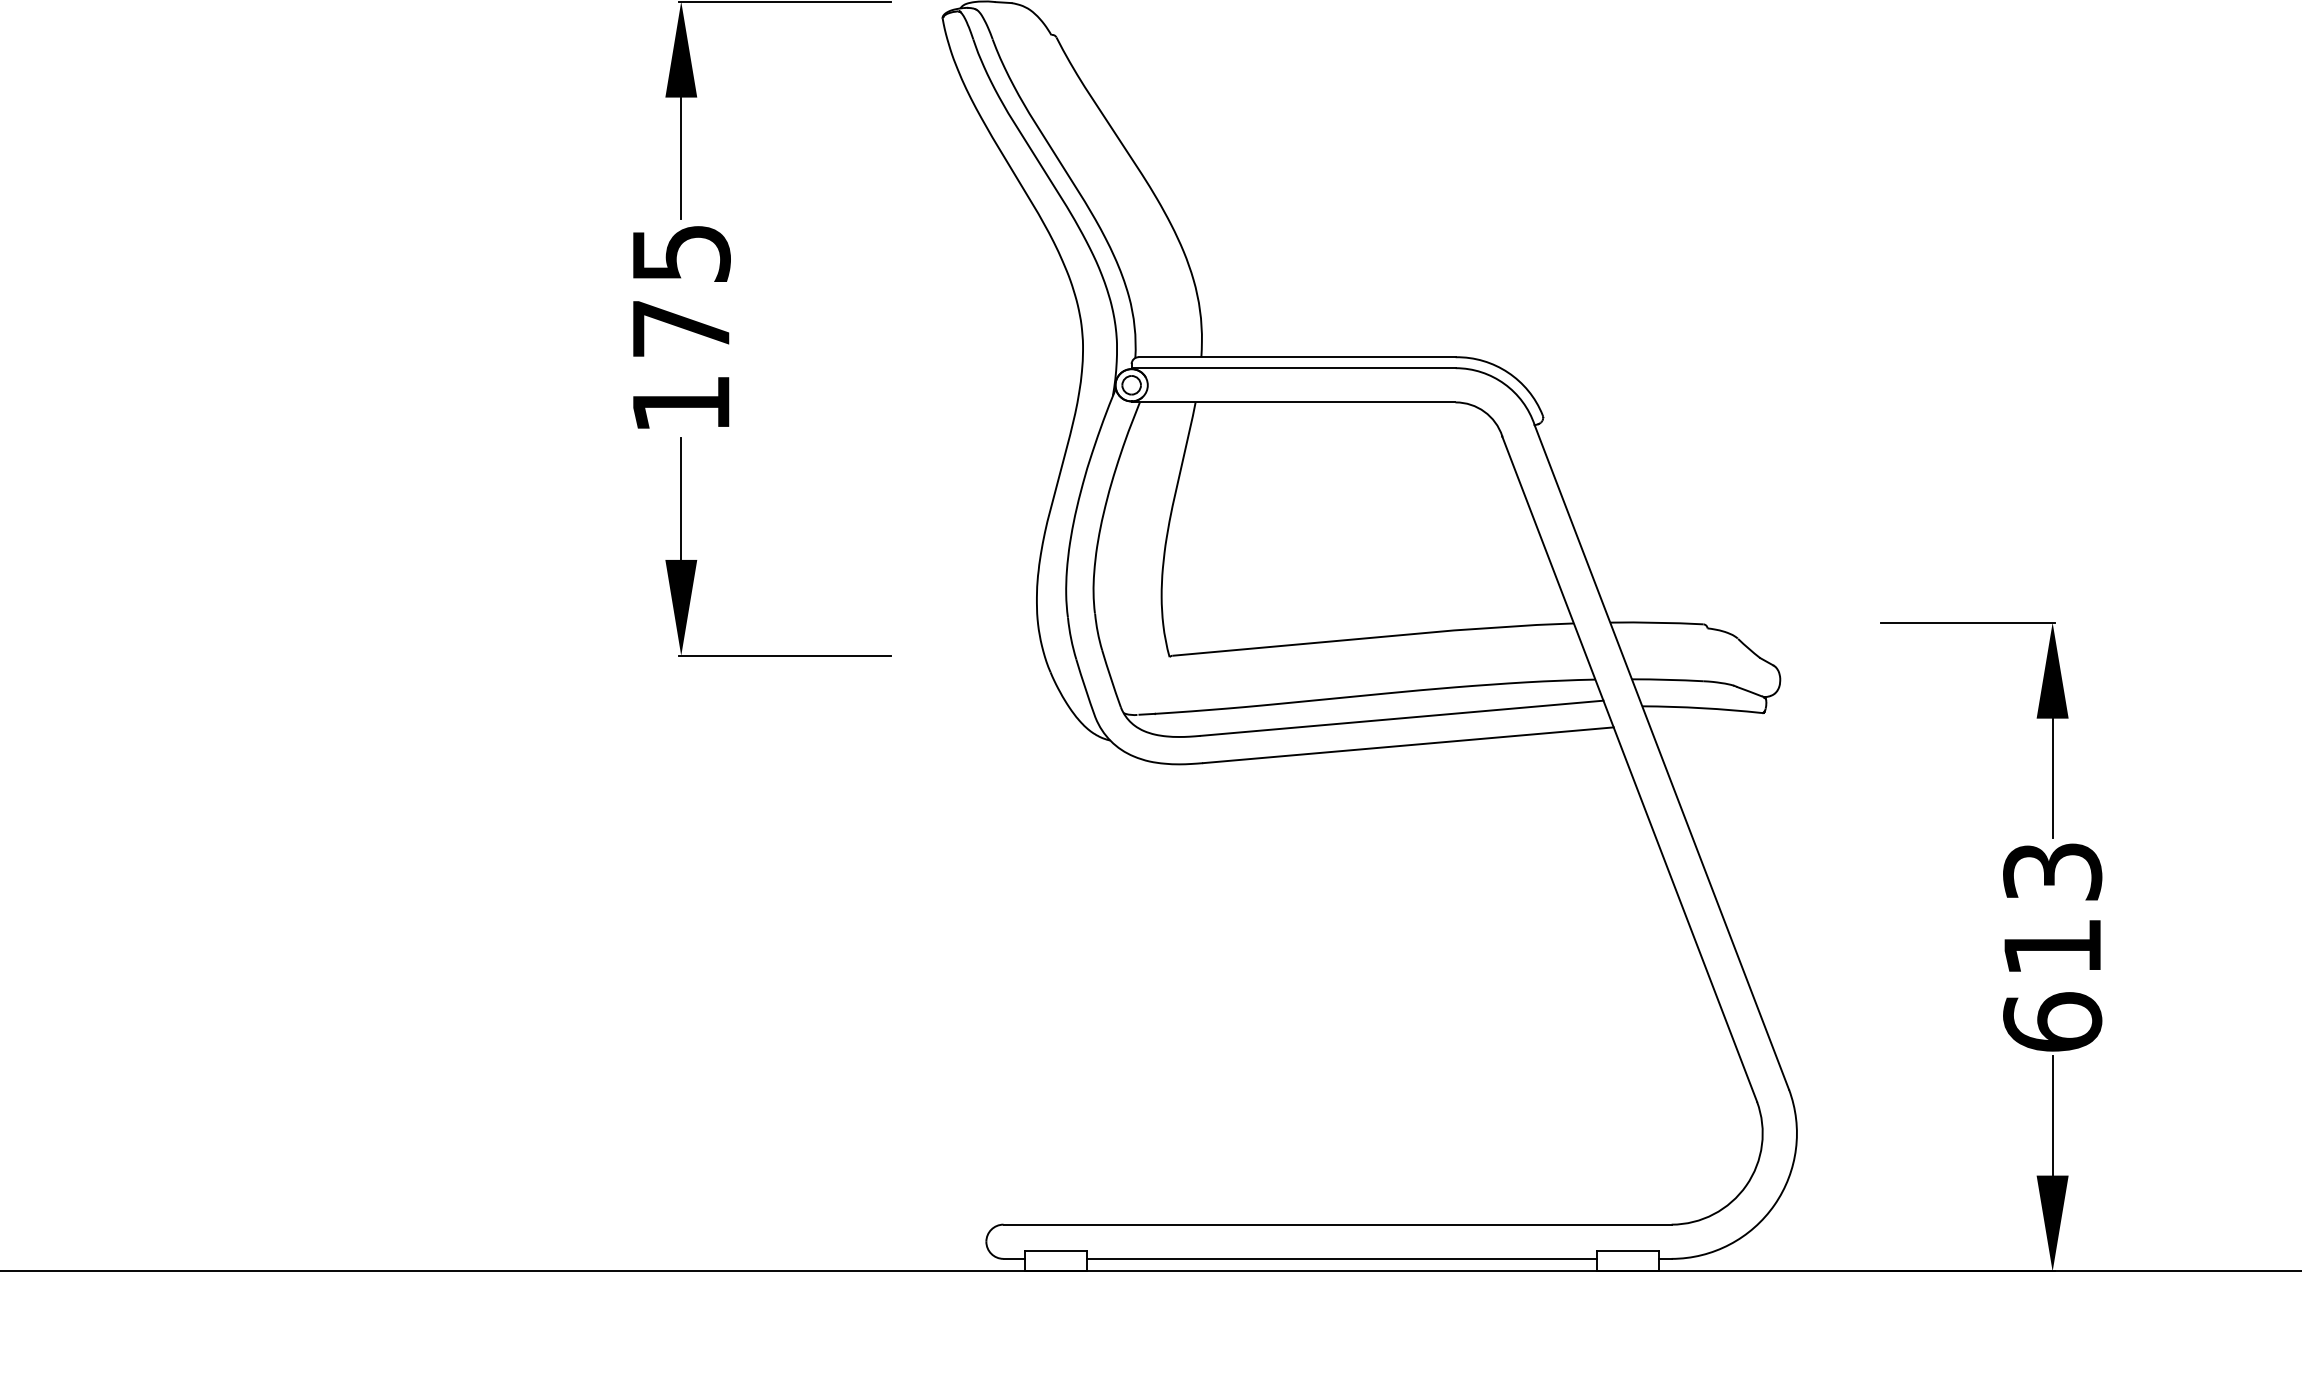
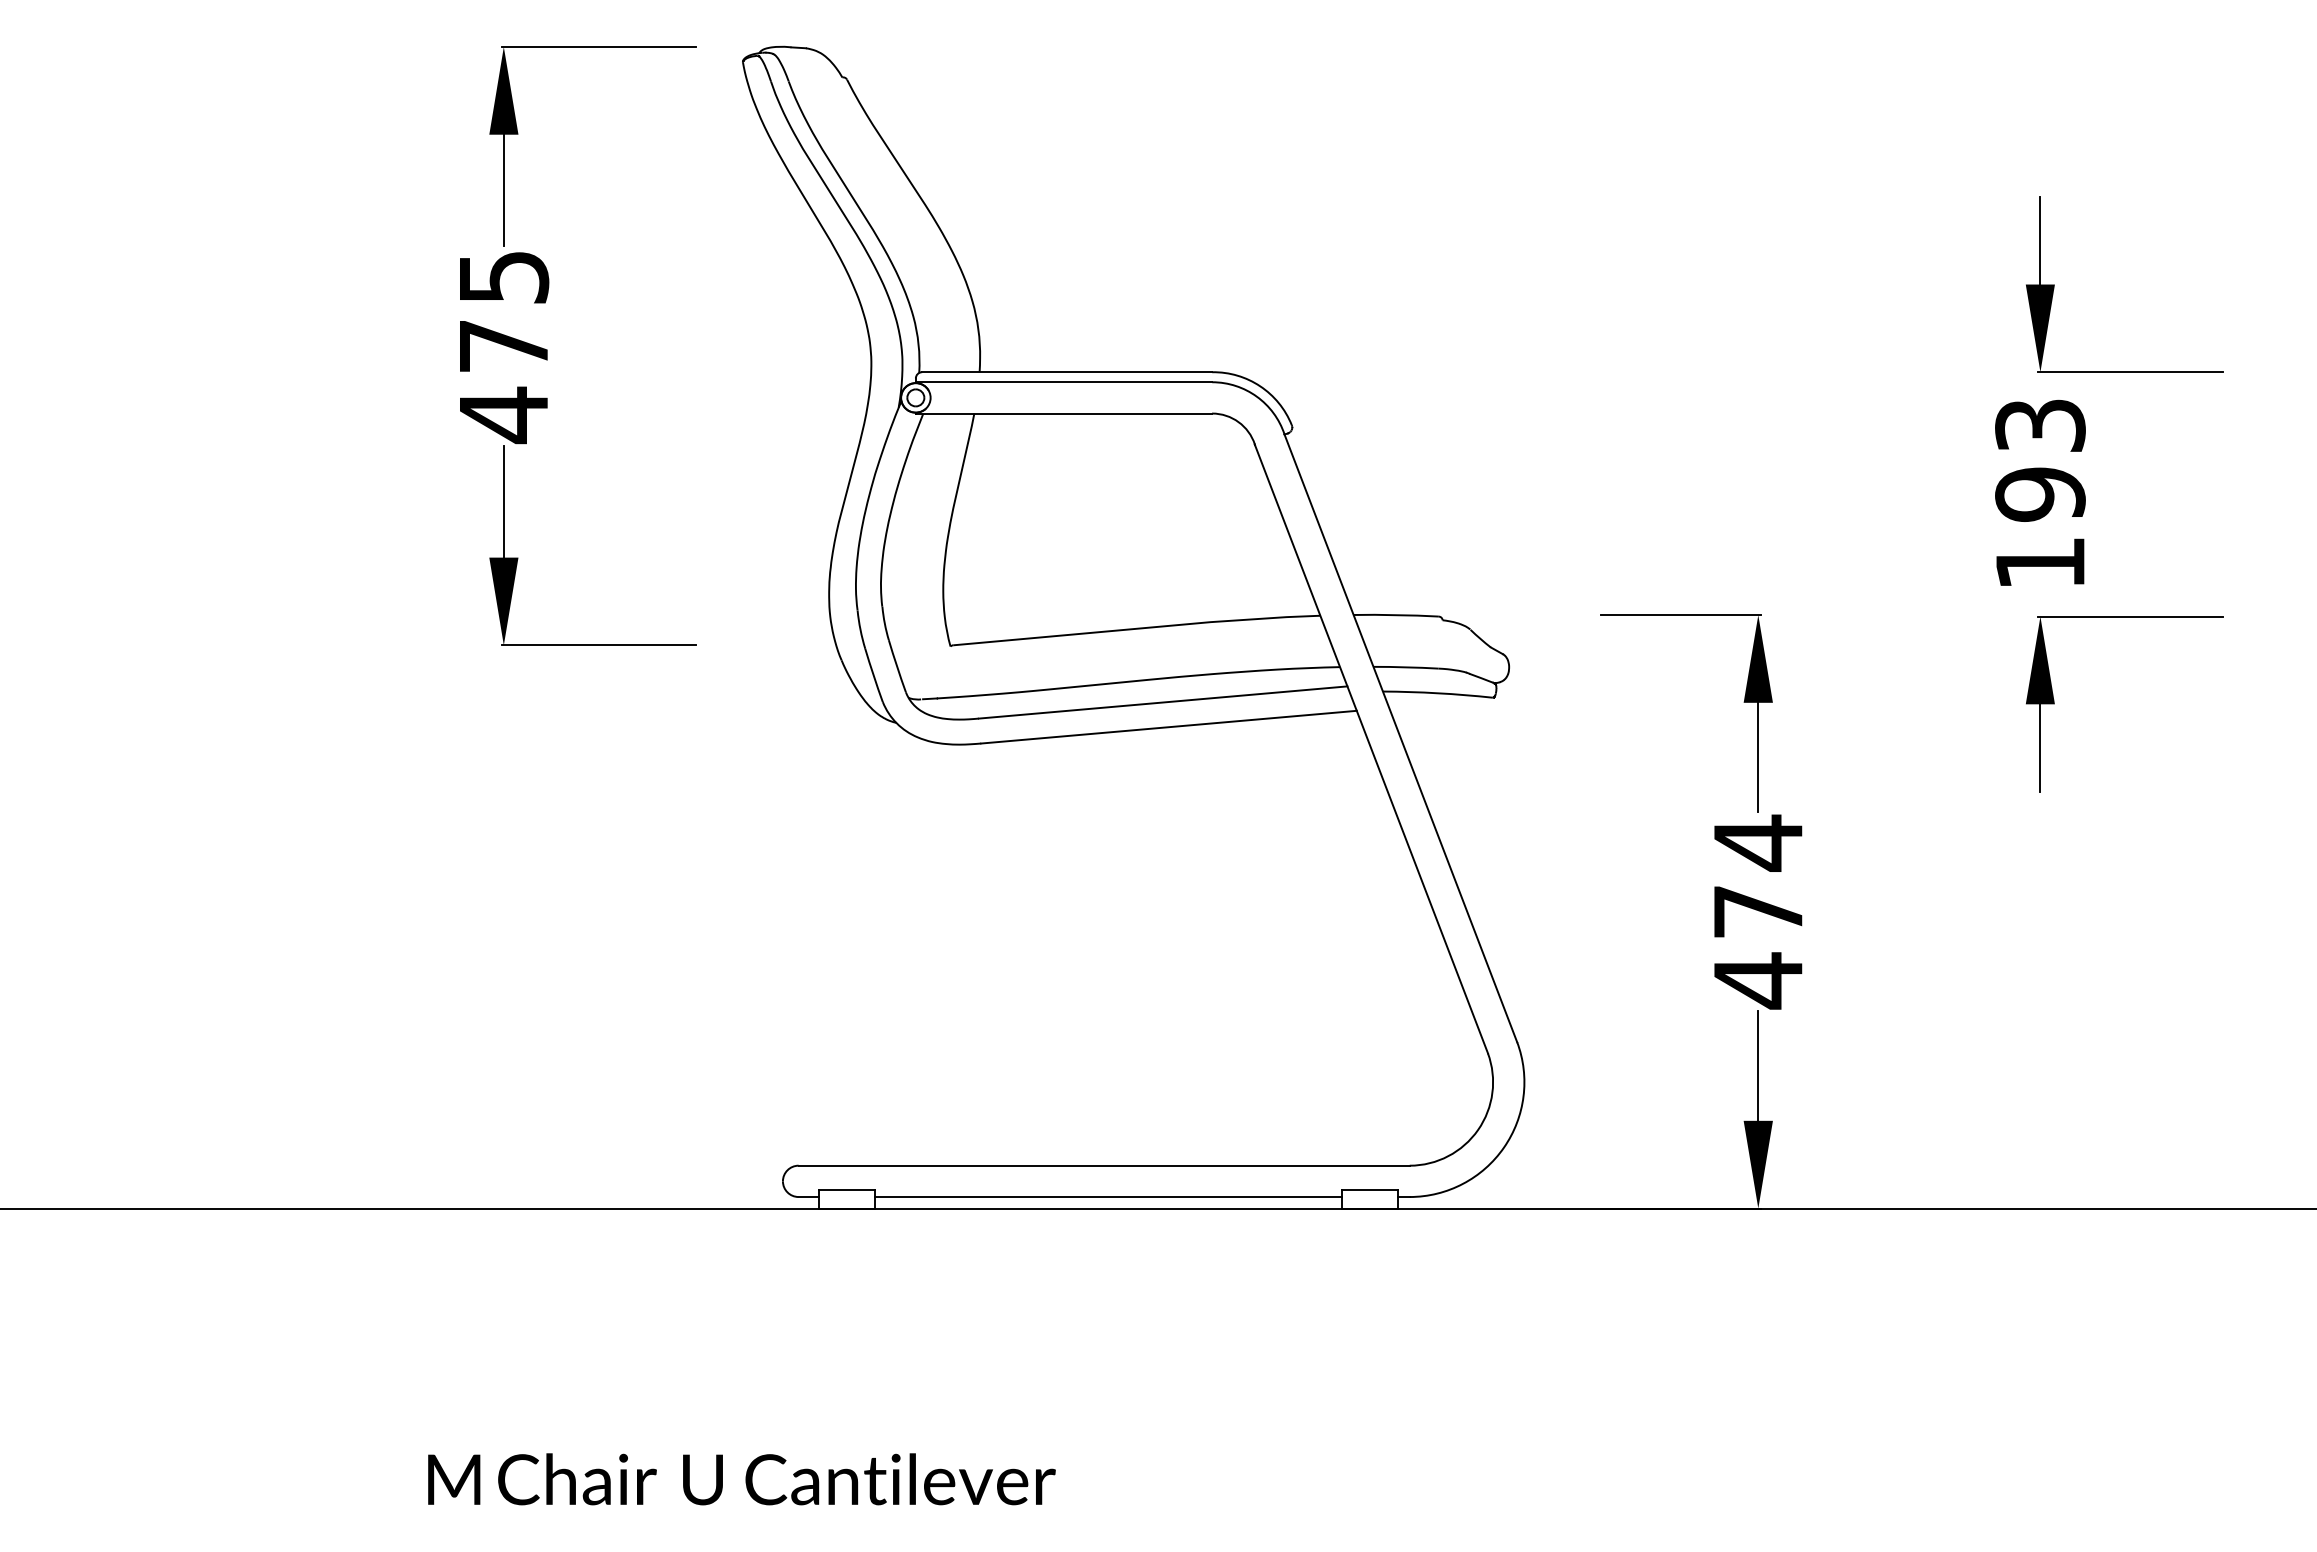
text: (680, 404) -> (503, 415), 175 -> 475
text: (2051, 946) -> (1757, 911), 613 -> 474

